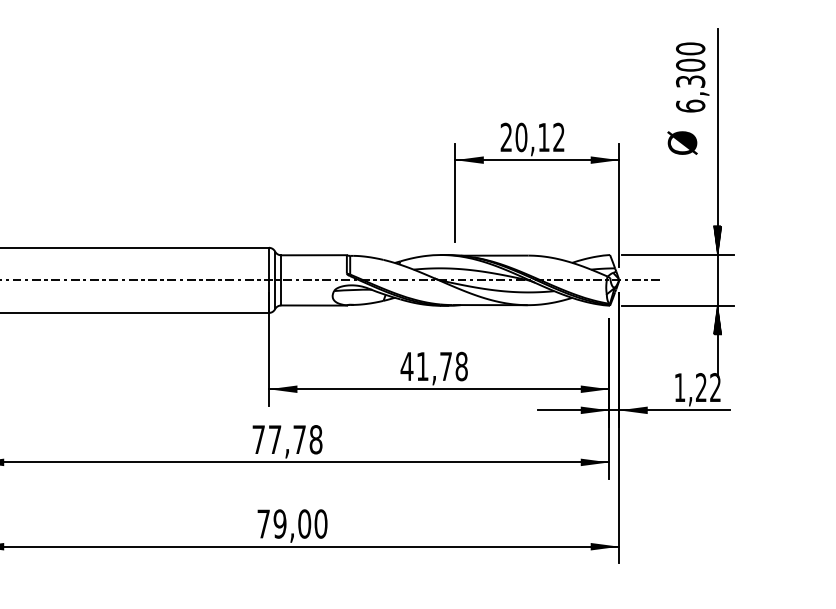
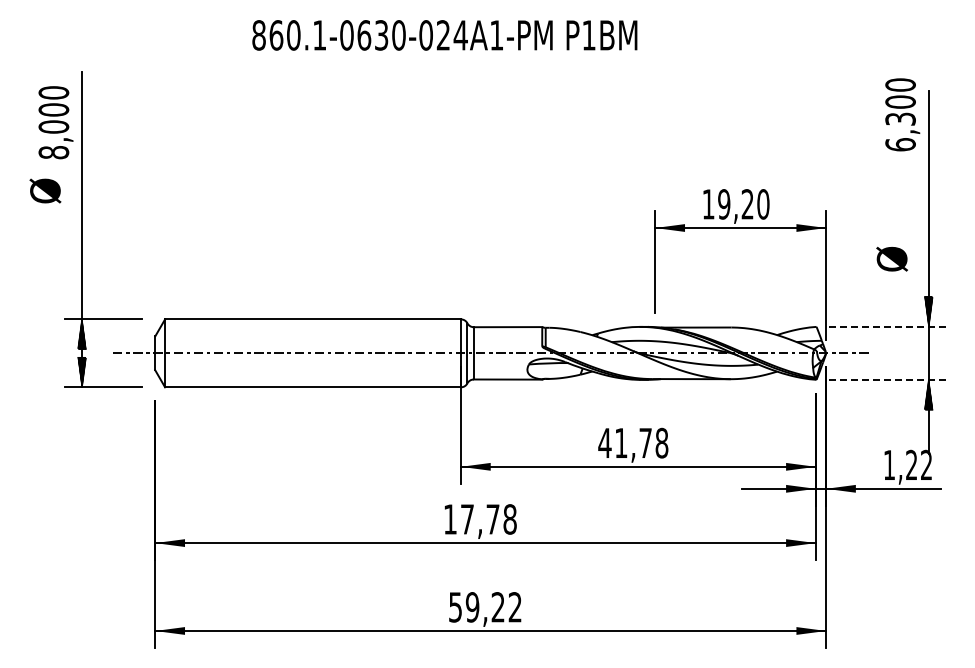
text: (692, 77) -> (902, 114), moved
text: (532, 137) -> (735, 204), 20,12 -> 19,20
text: (681, 142) -> (891, 258), moved
line: (679, 254) -> (888, 326), solid -> dashed
line: (679, 306) -> (888, 380), solid -> dashed
text: (258, 439) -> (450, 519), 77,78 -> 17,78
text: (292, 524) -> (485, 607), 79,00 -> 59,22

